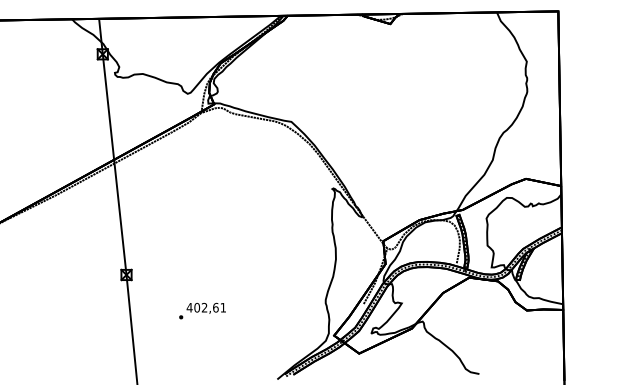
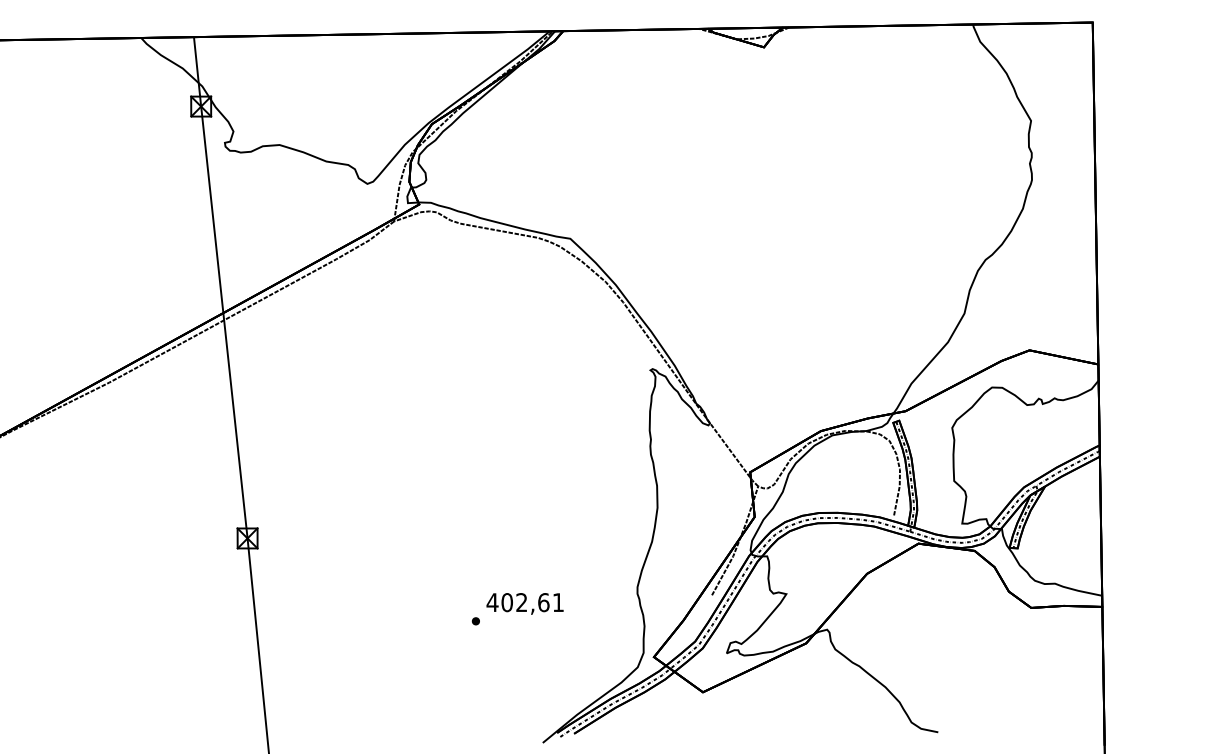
text: (202, 310) -> (517, 607), moved

